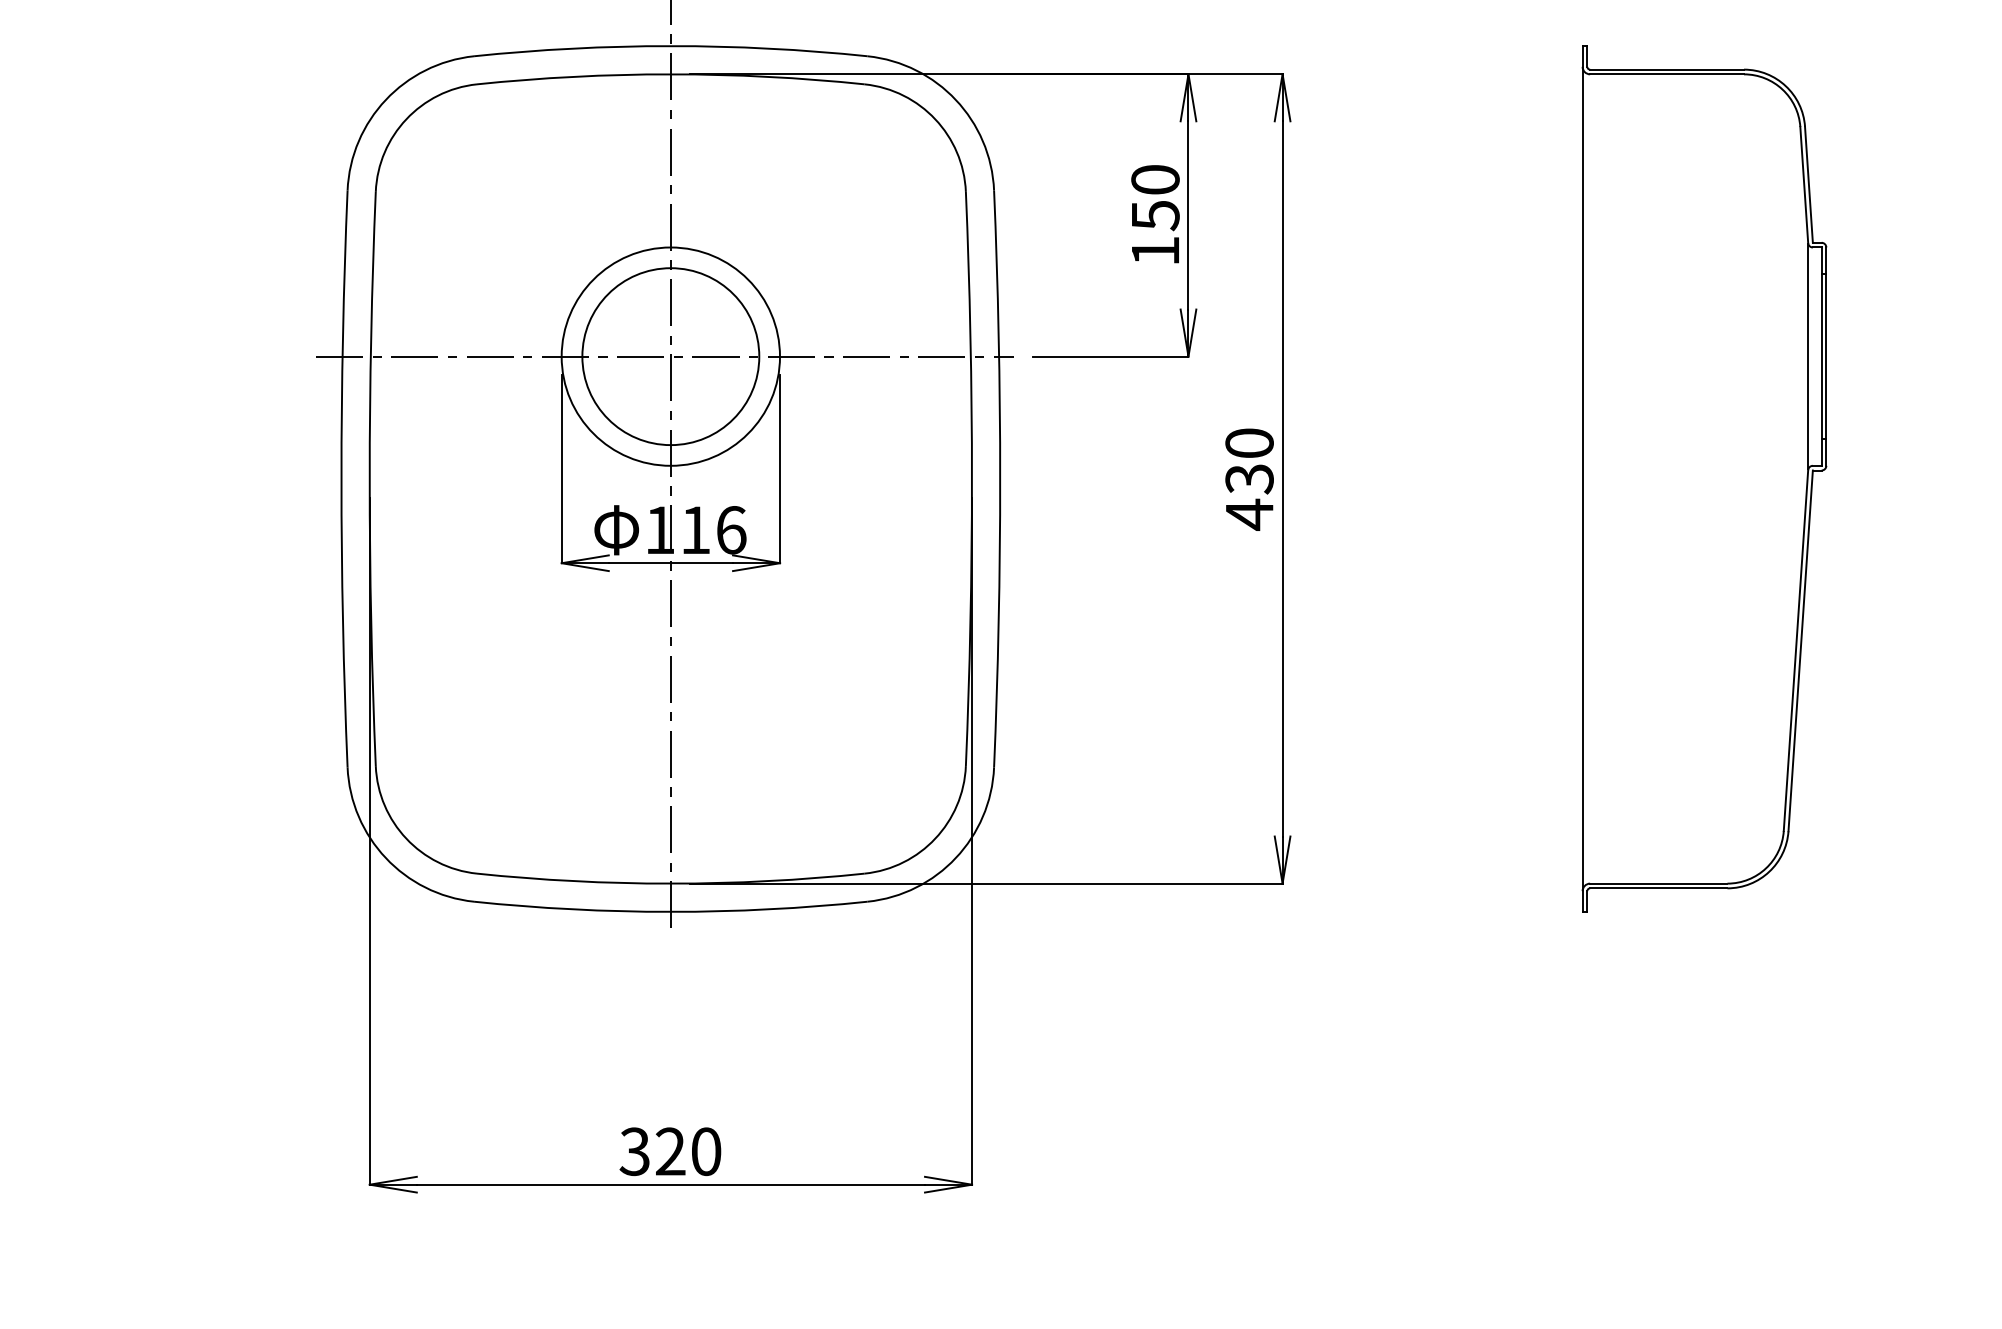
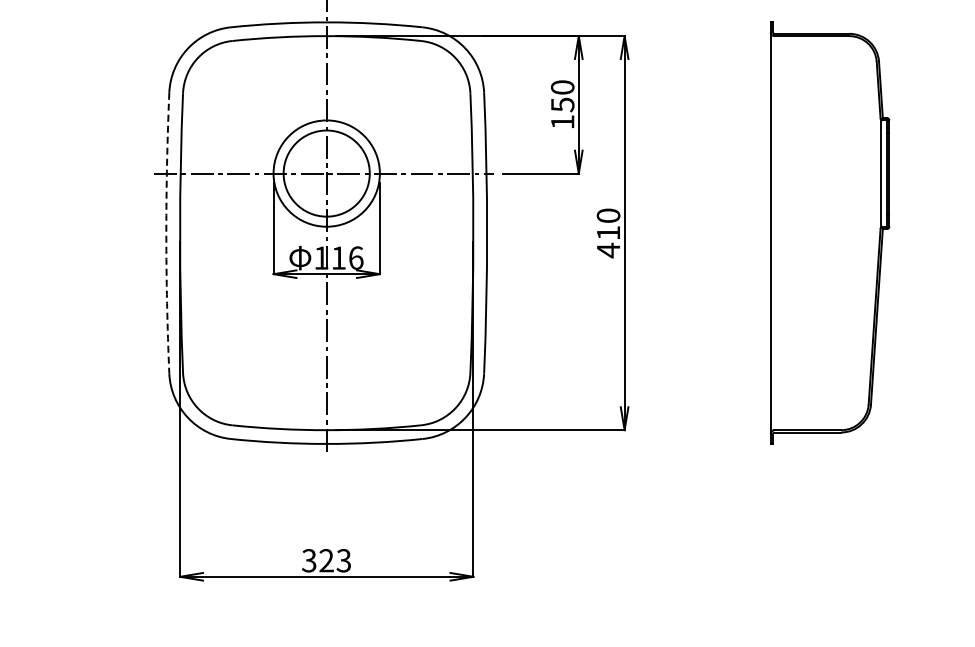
arc: (341, 479) -> (166, 233), solid -> dashed
text: (1249, 479) -> (608, 233), 430 -> 410
text: (705, 1151) -> (343, 560), 320 -> 323

